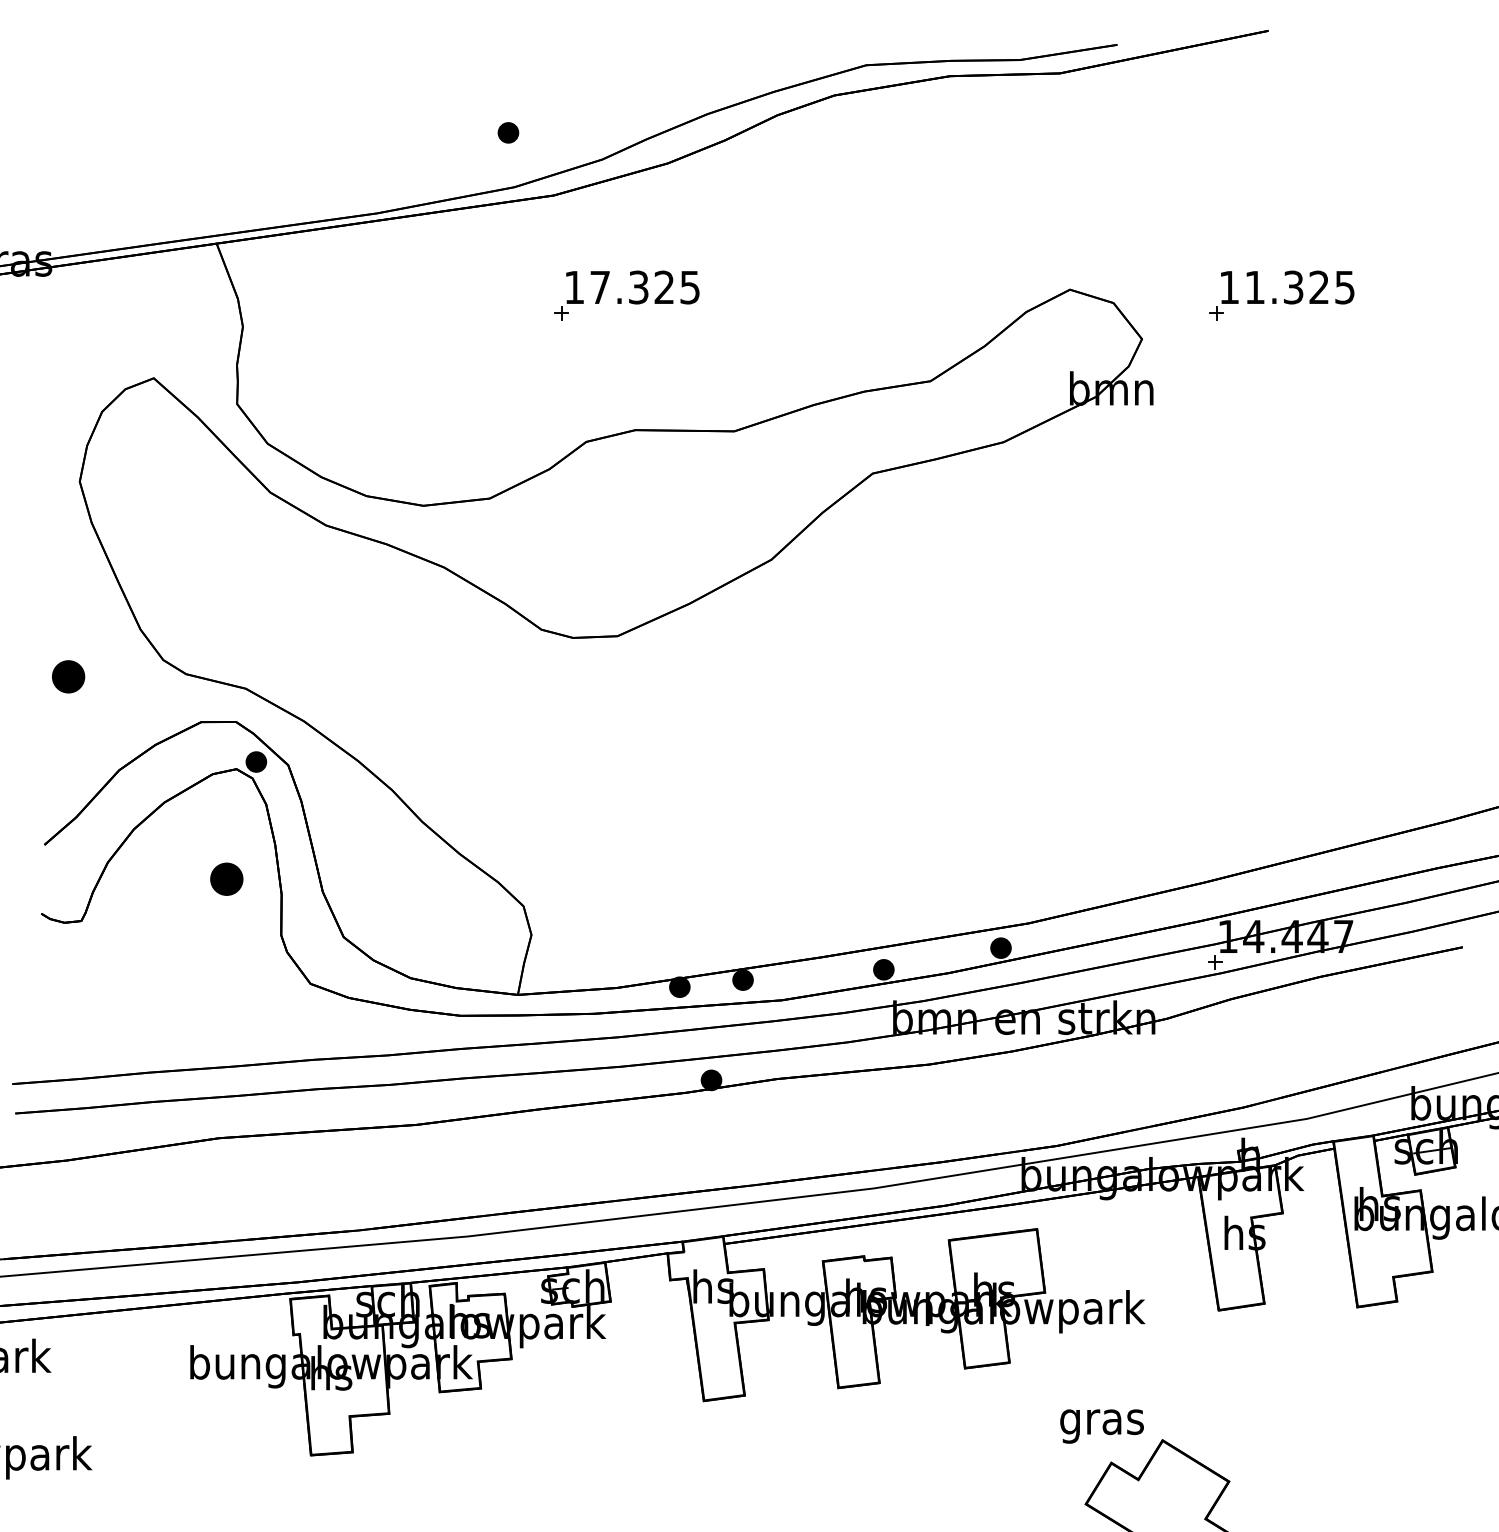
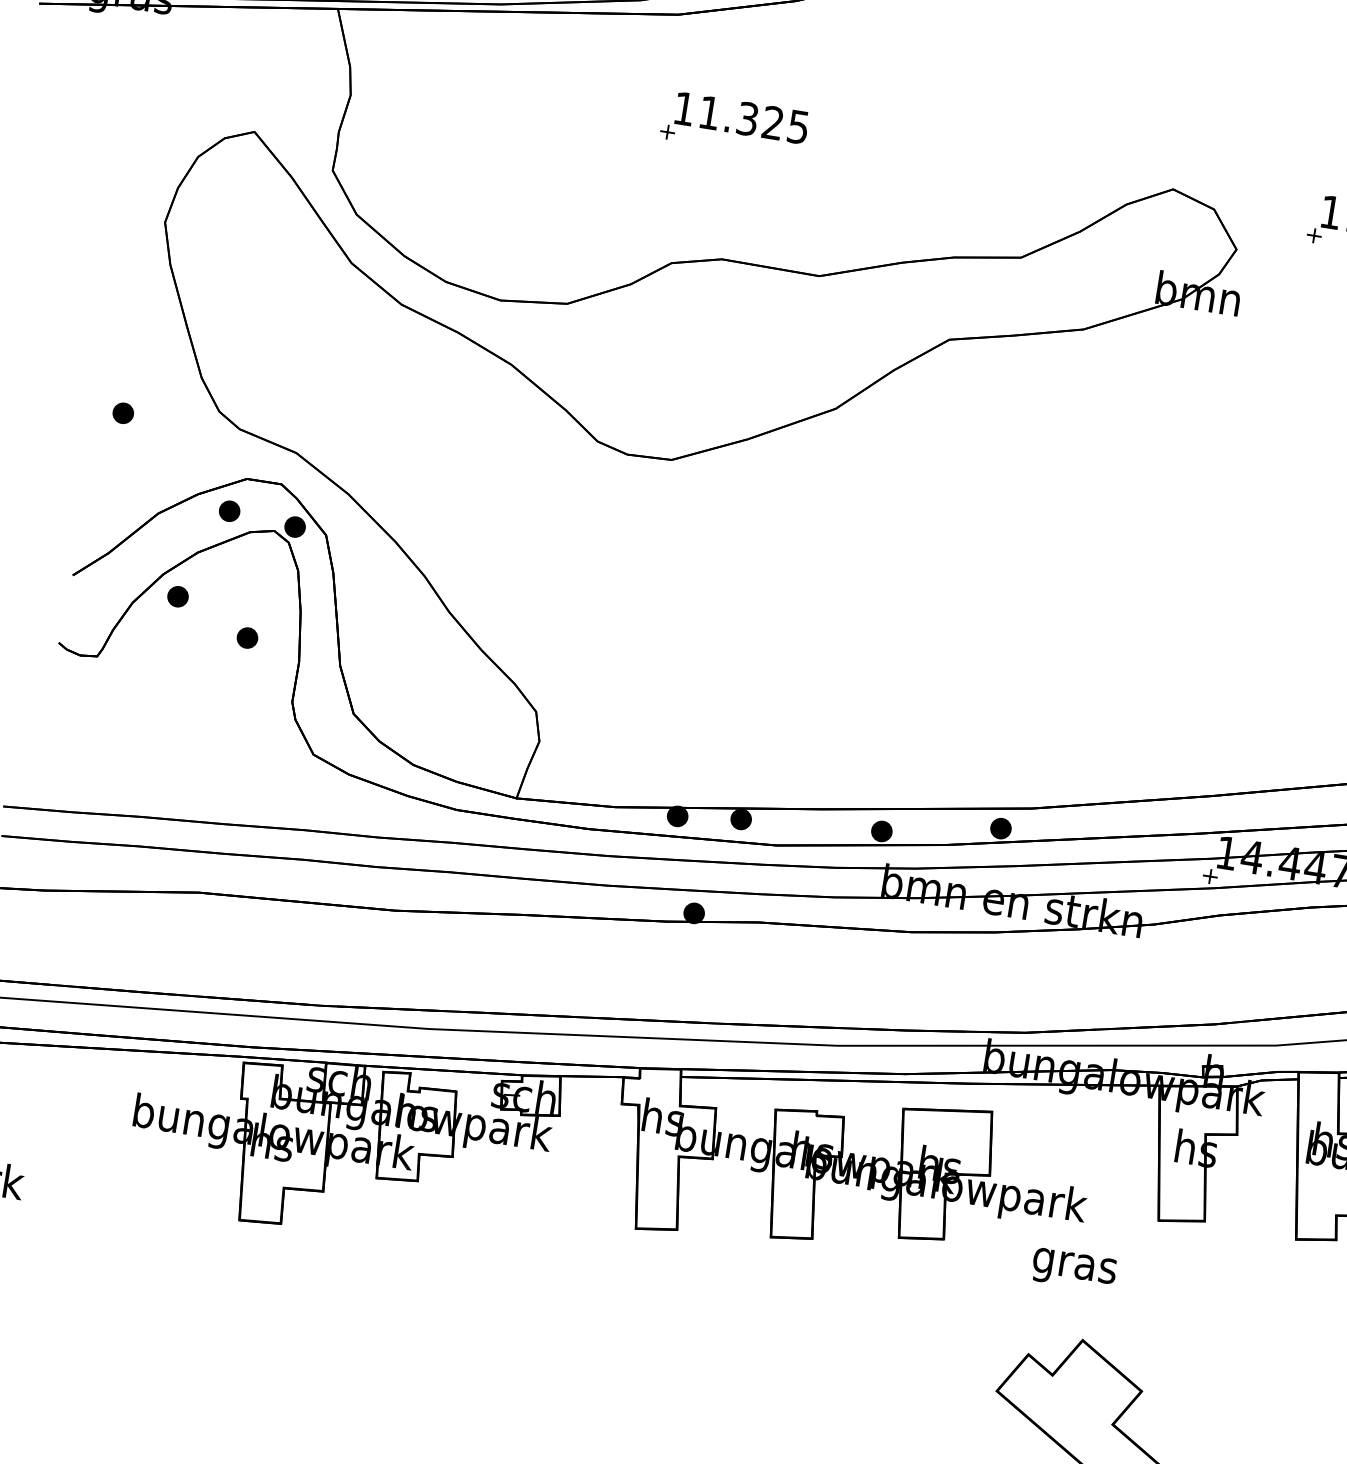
text: (599, 287) -> (708, 112), 17.325 -> 11.325
part: (68, 676) -> (123, 412), size x0.62
part: (188, 756) -> (228, 510), added
part: (151, 849) -> (177, 596), added
part: (226, 878) -> (247, 637), size x0.62
text: (1101, 1426) -> (1073, 1270), moved

